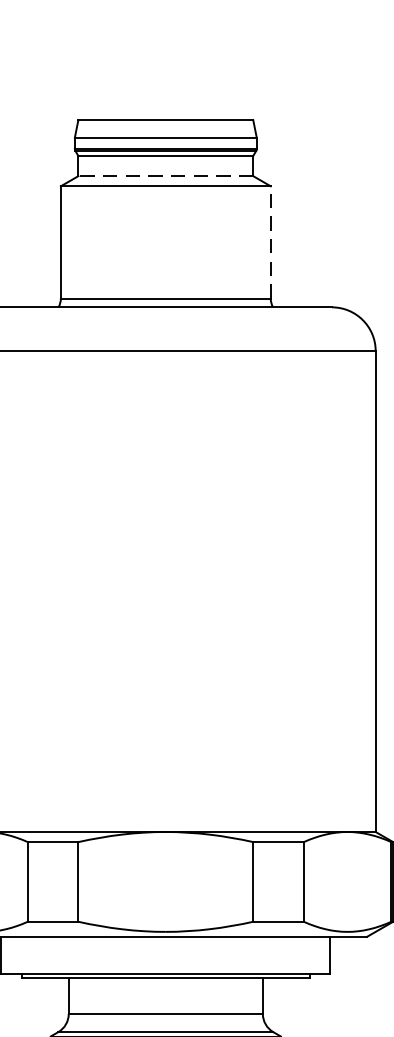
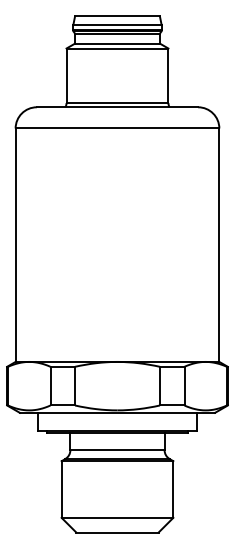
line: (163, 175) -> (116, 43), dashed -> solid
line: (270, 241) -> (168, 75), dashed -> solid

